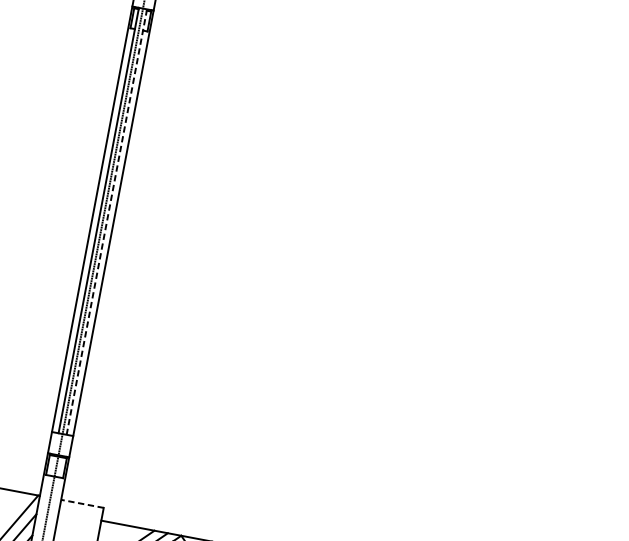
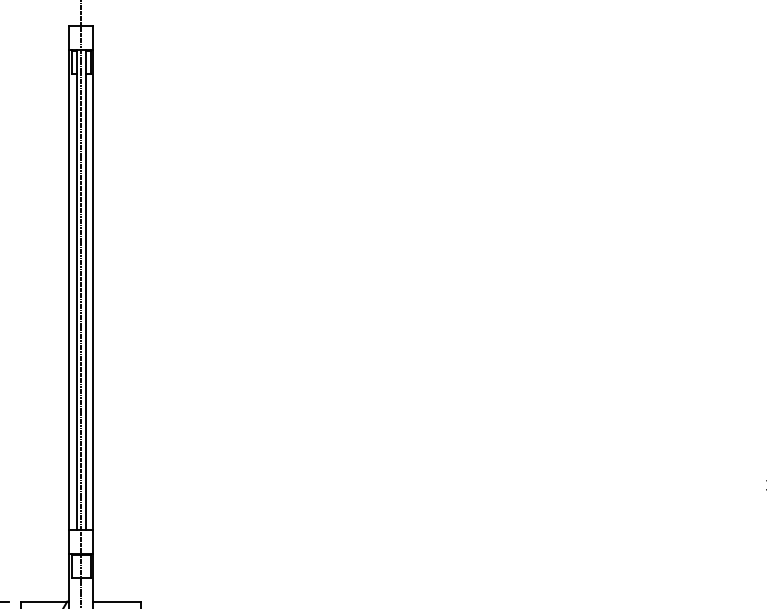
line: (106, 221) -> (85, 289), dashed -> solid
line: (82, 503) -> (117, 601), dashed -> solid

